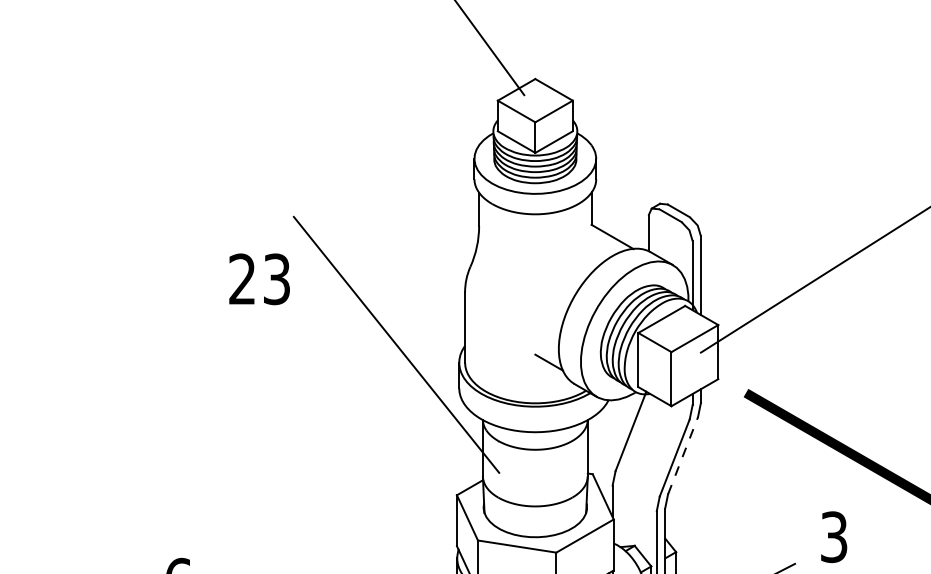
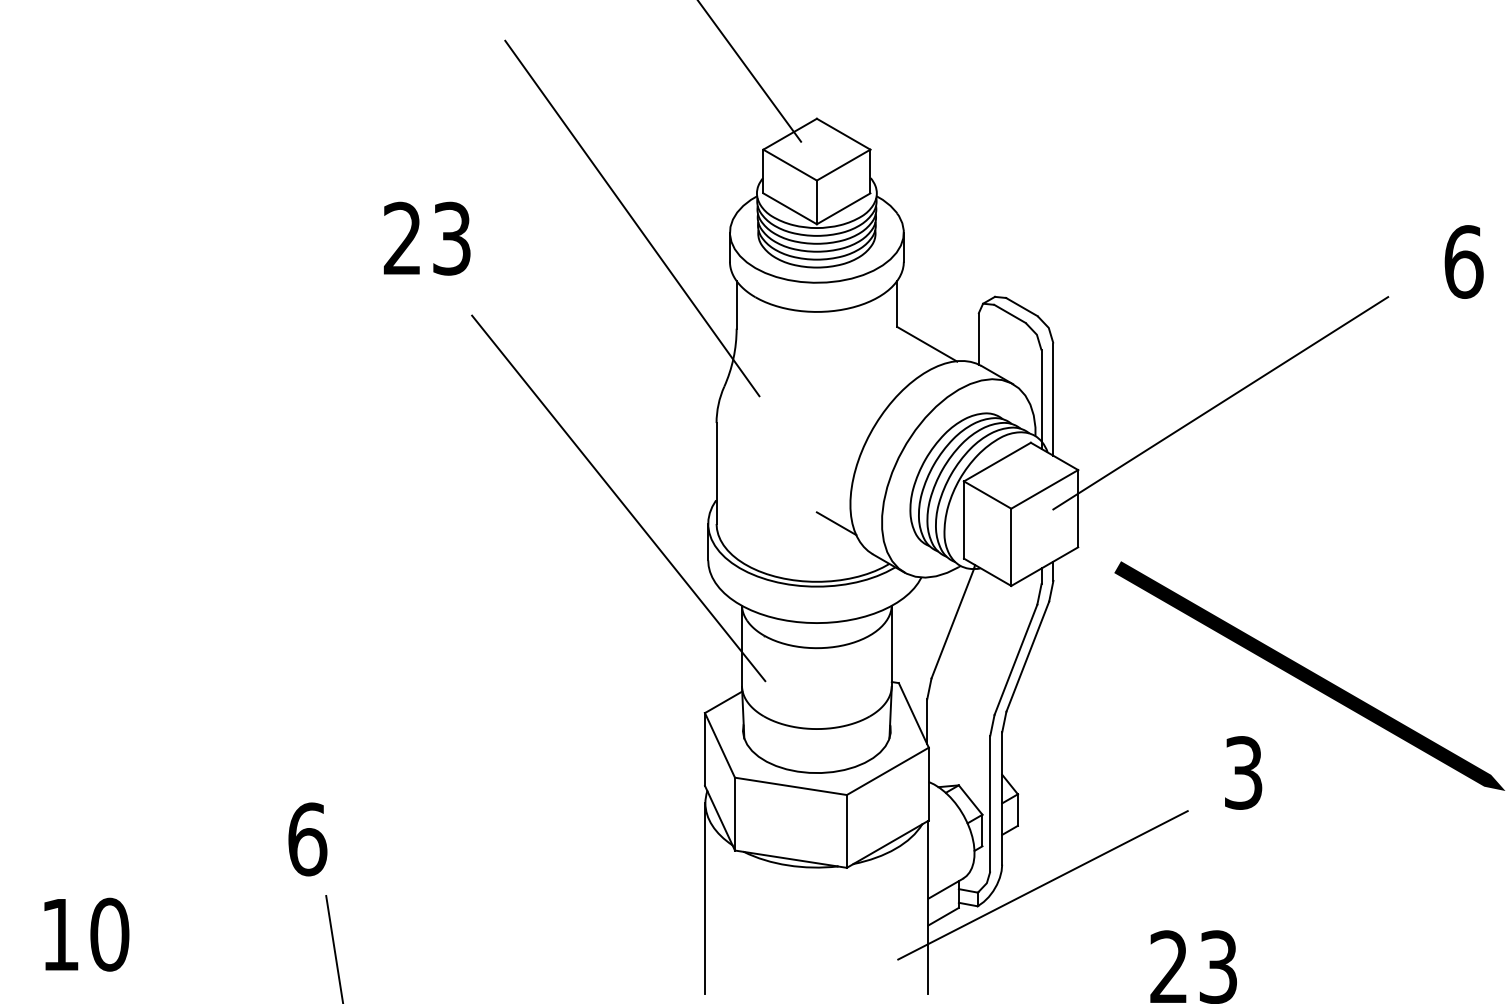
line: (406, 148) -> (632, 218), added
text: (259, 279) -> (427, 238), moved
line: (683, 455) -> (1028, 656), dashed -> solid

